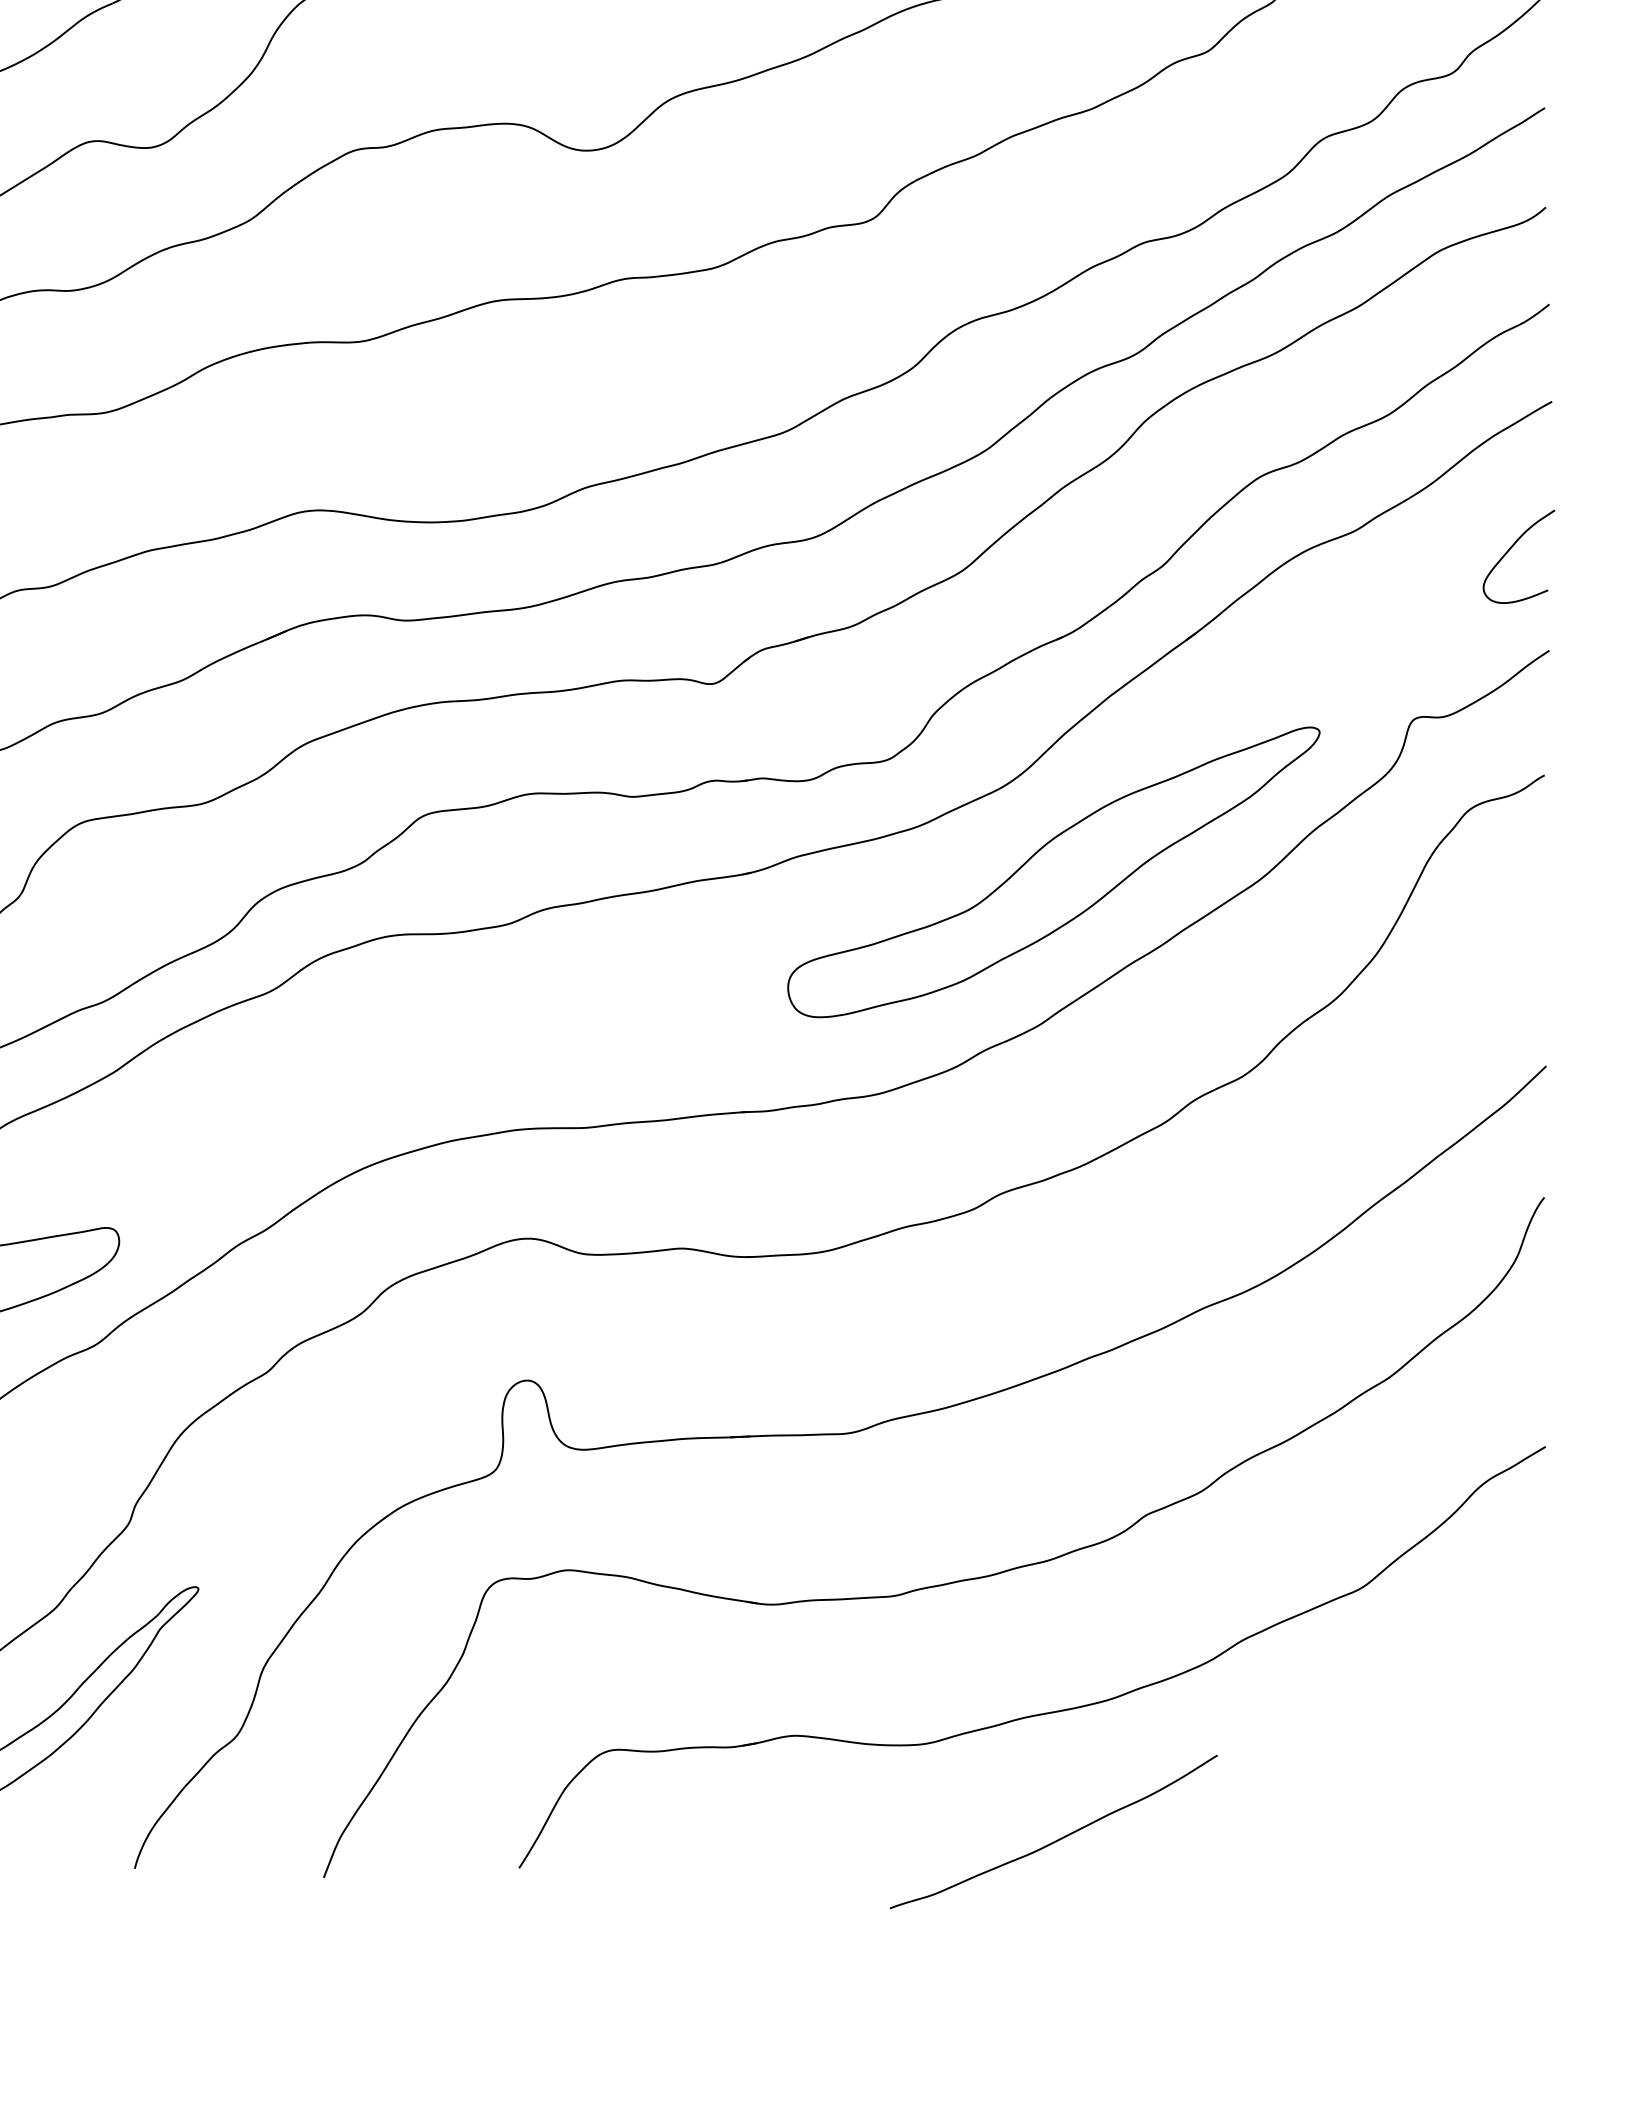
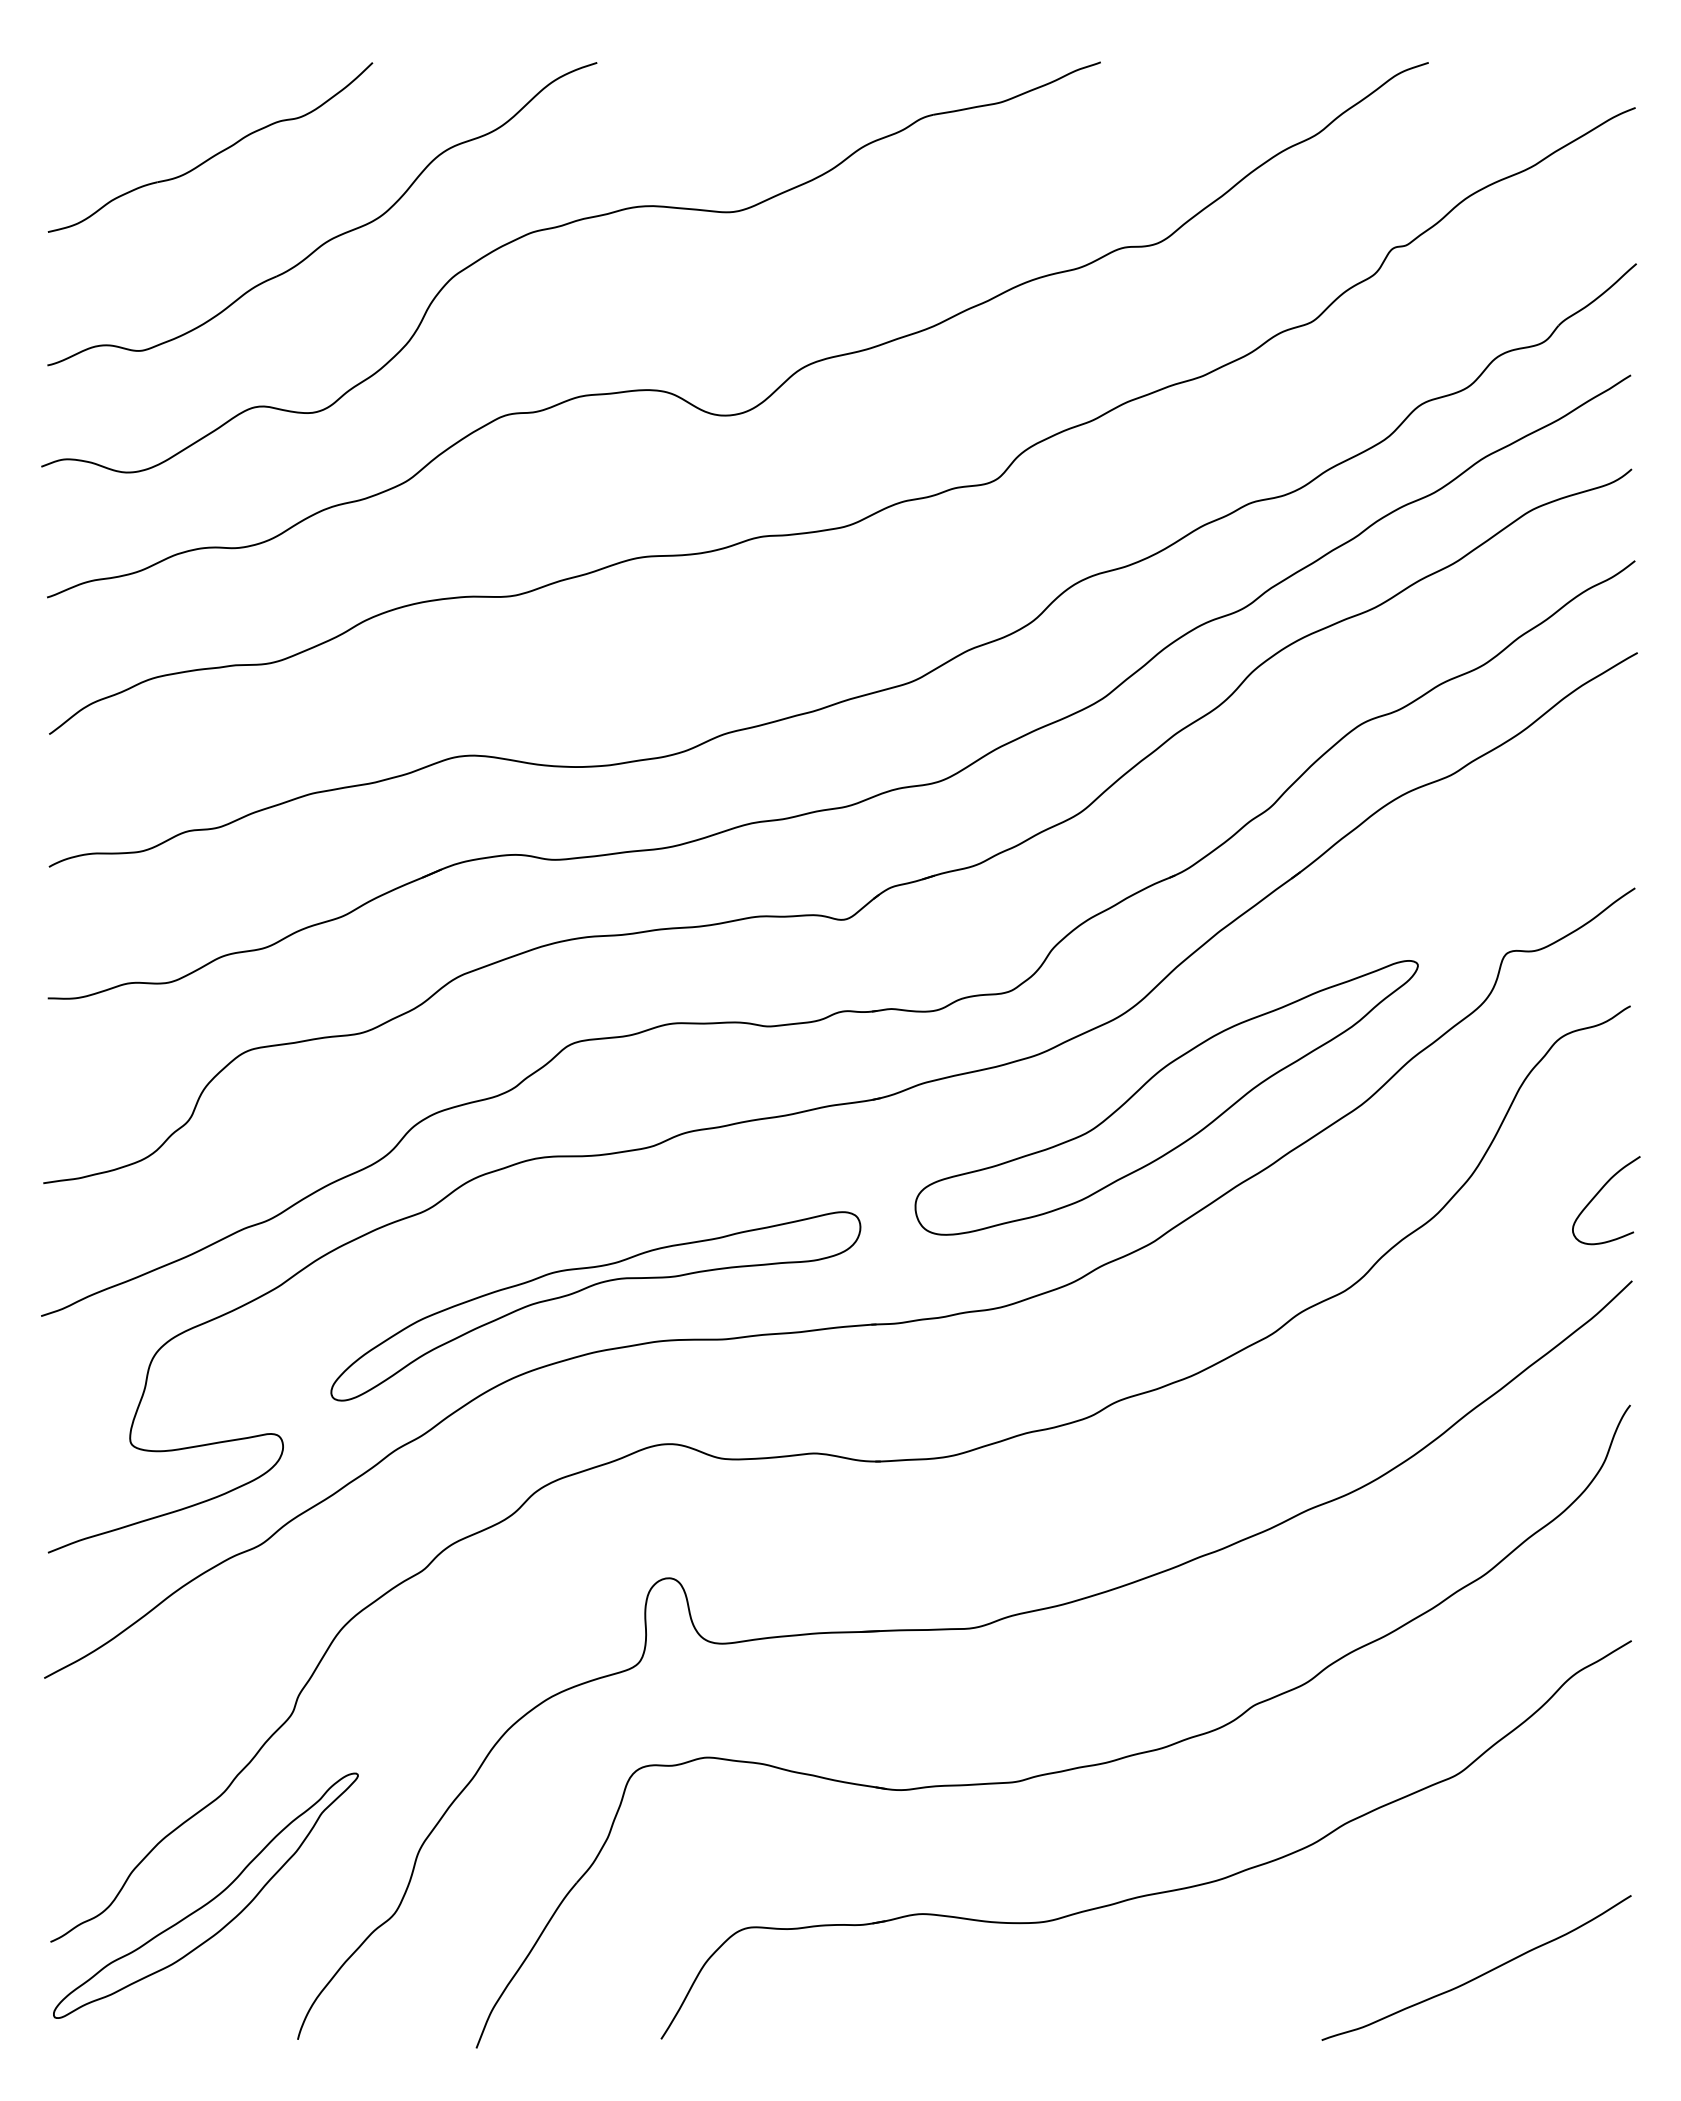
curve: (1509, 551) -> (1597, 1195), moved
part: (442, 1074) -> (588, 1288), added
curve: (1056, 1839) -> (1479, 1975), moved

